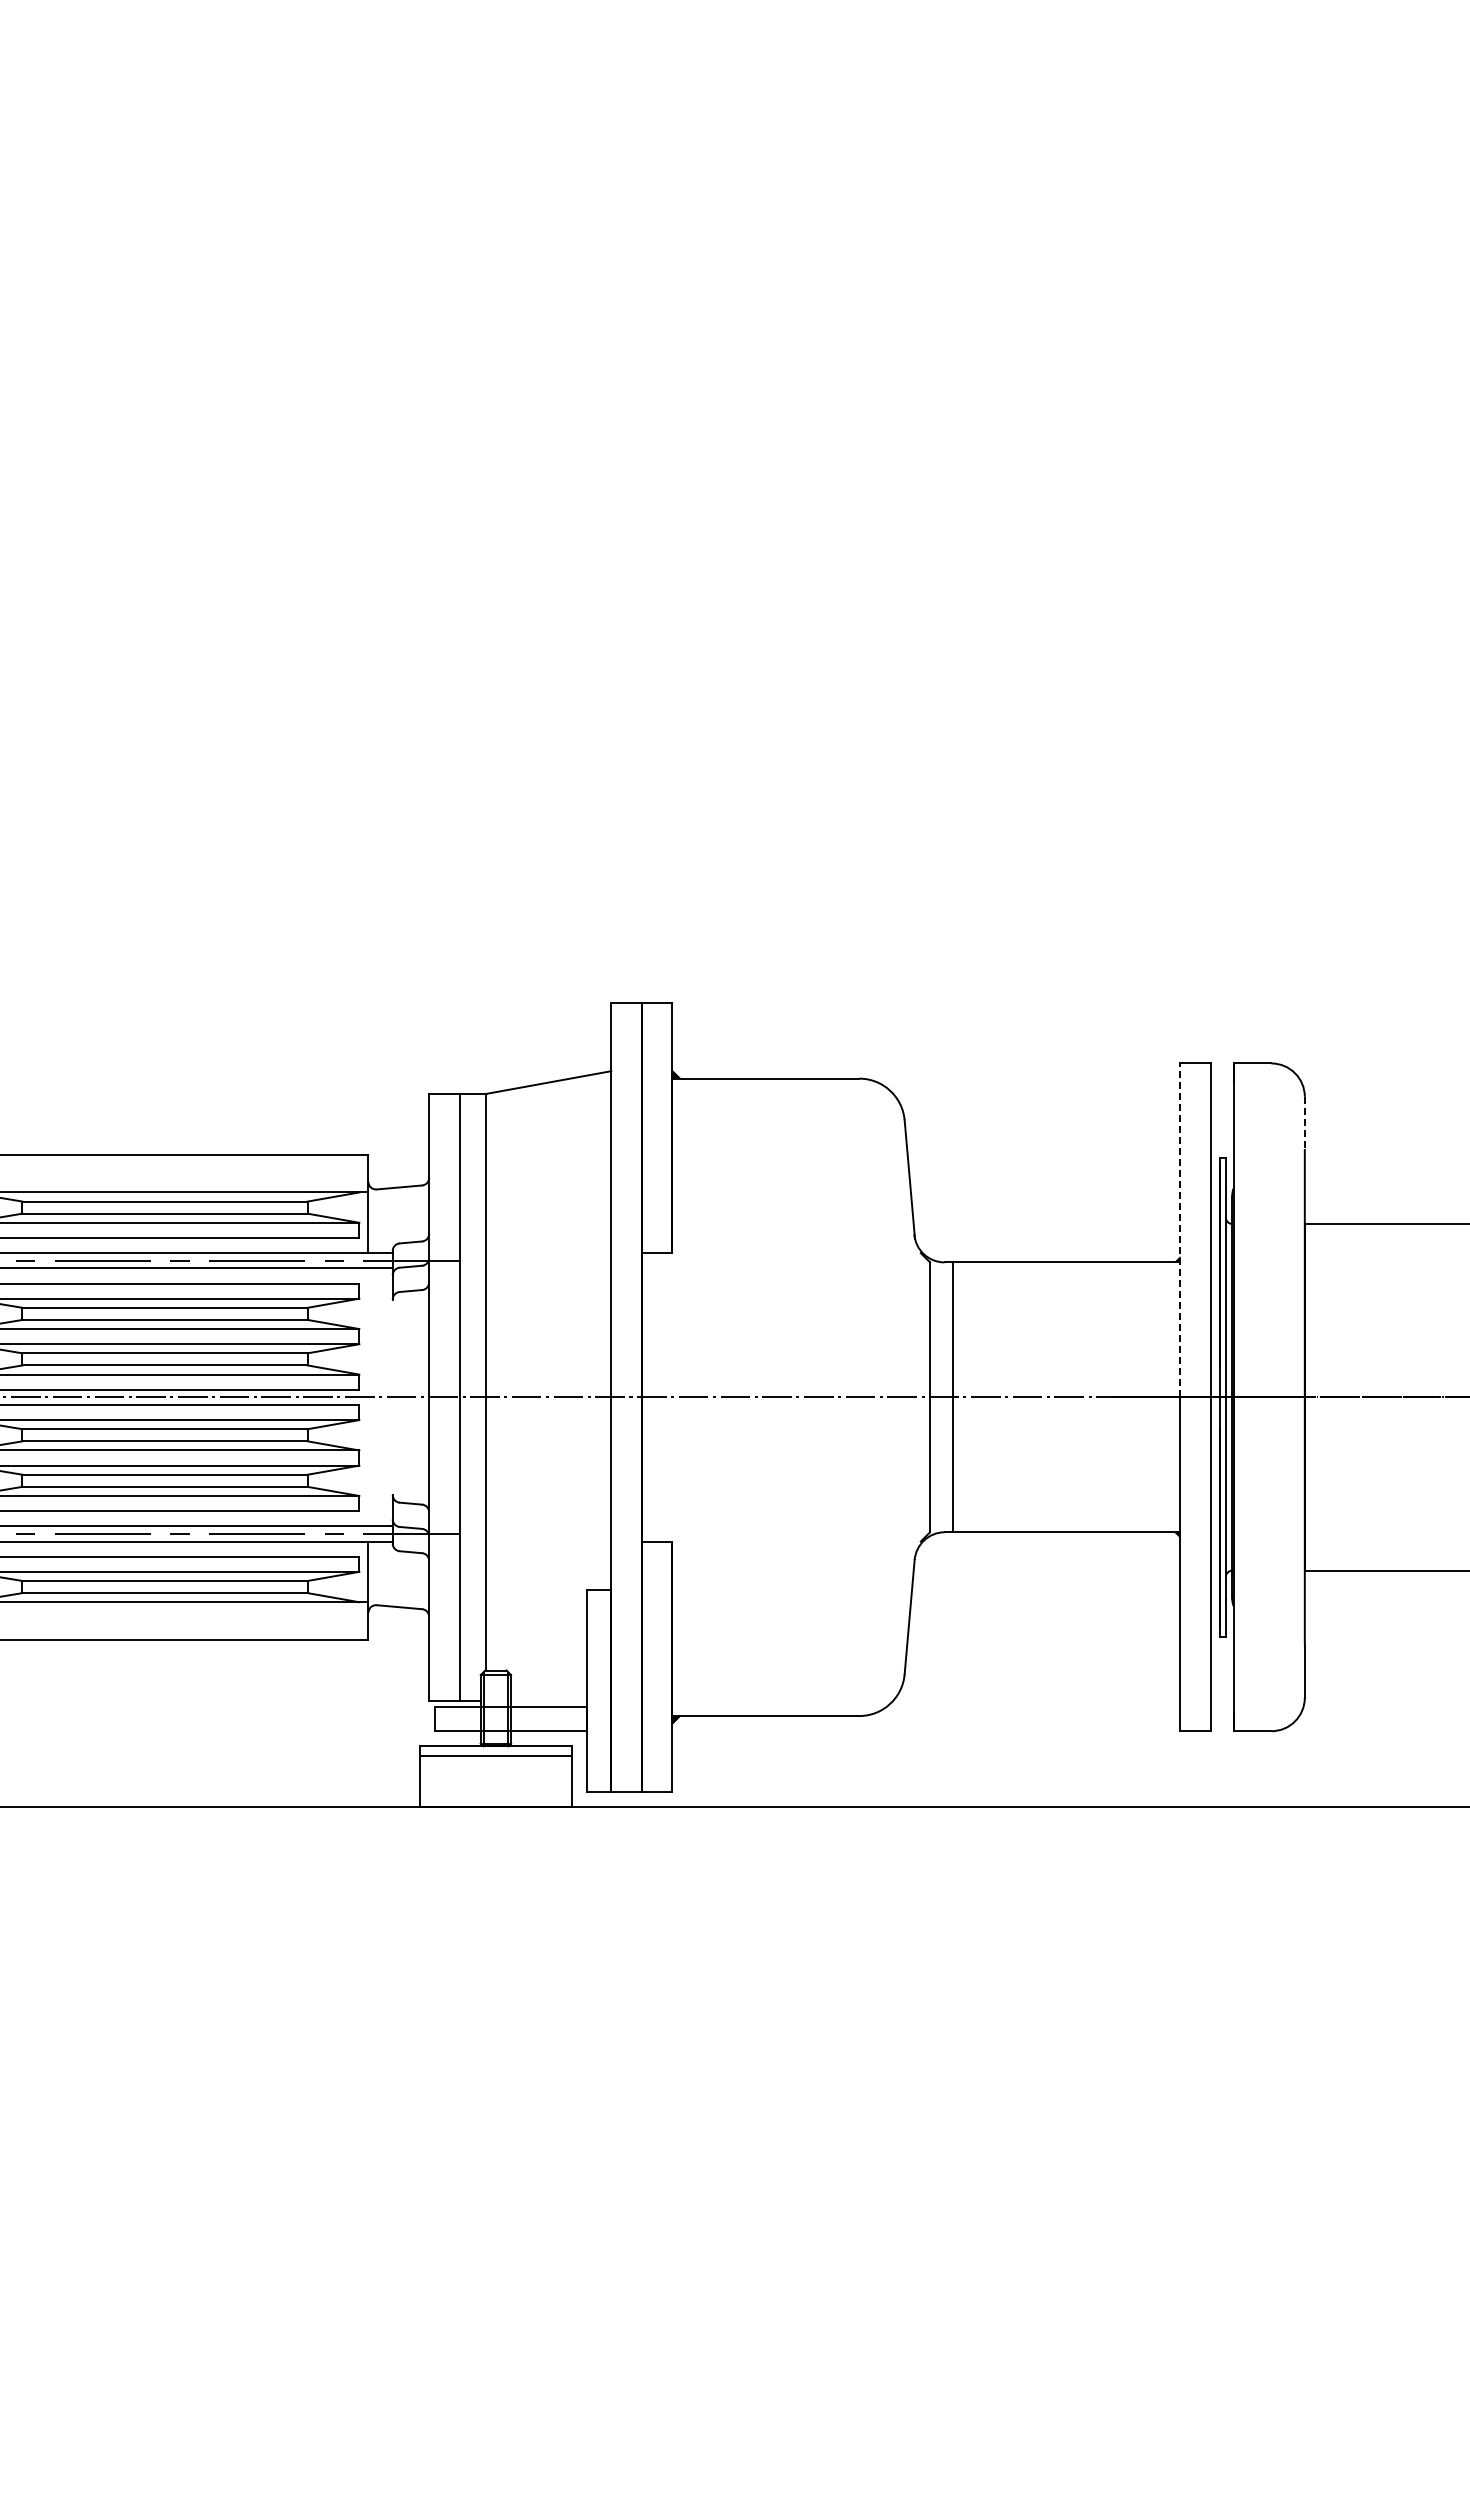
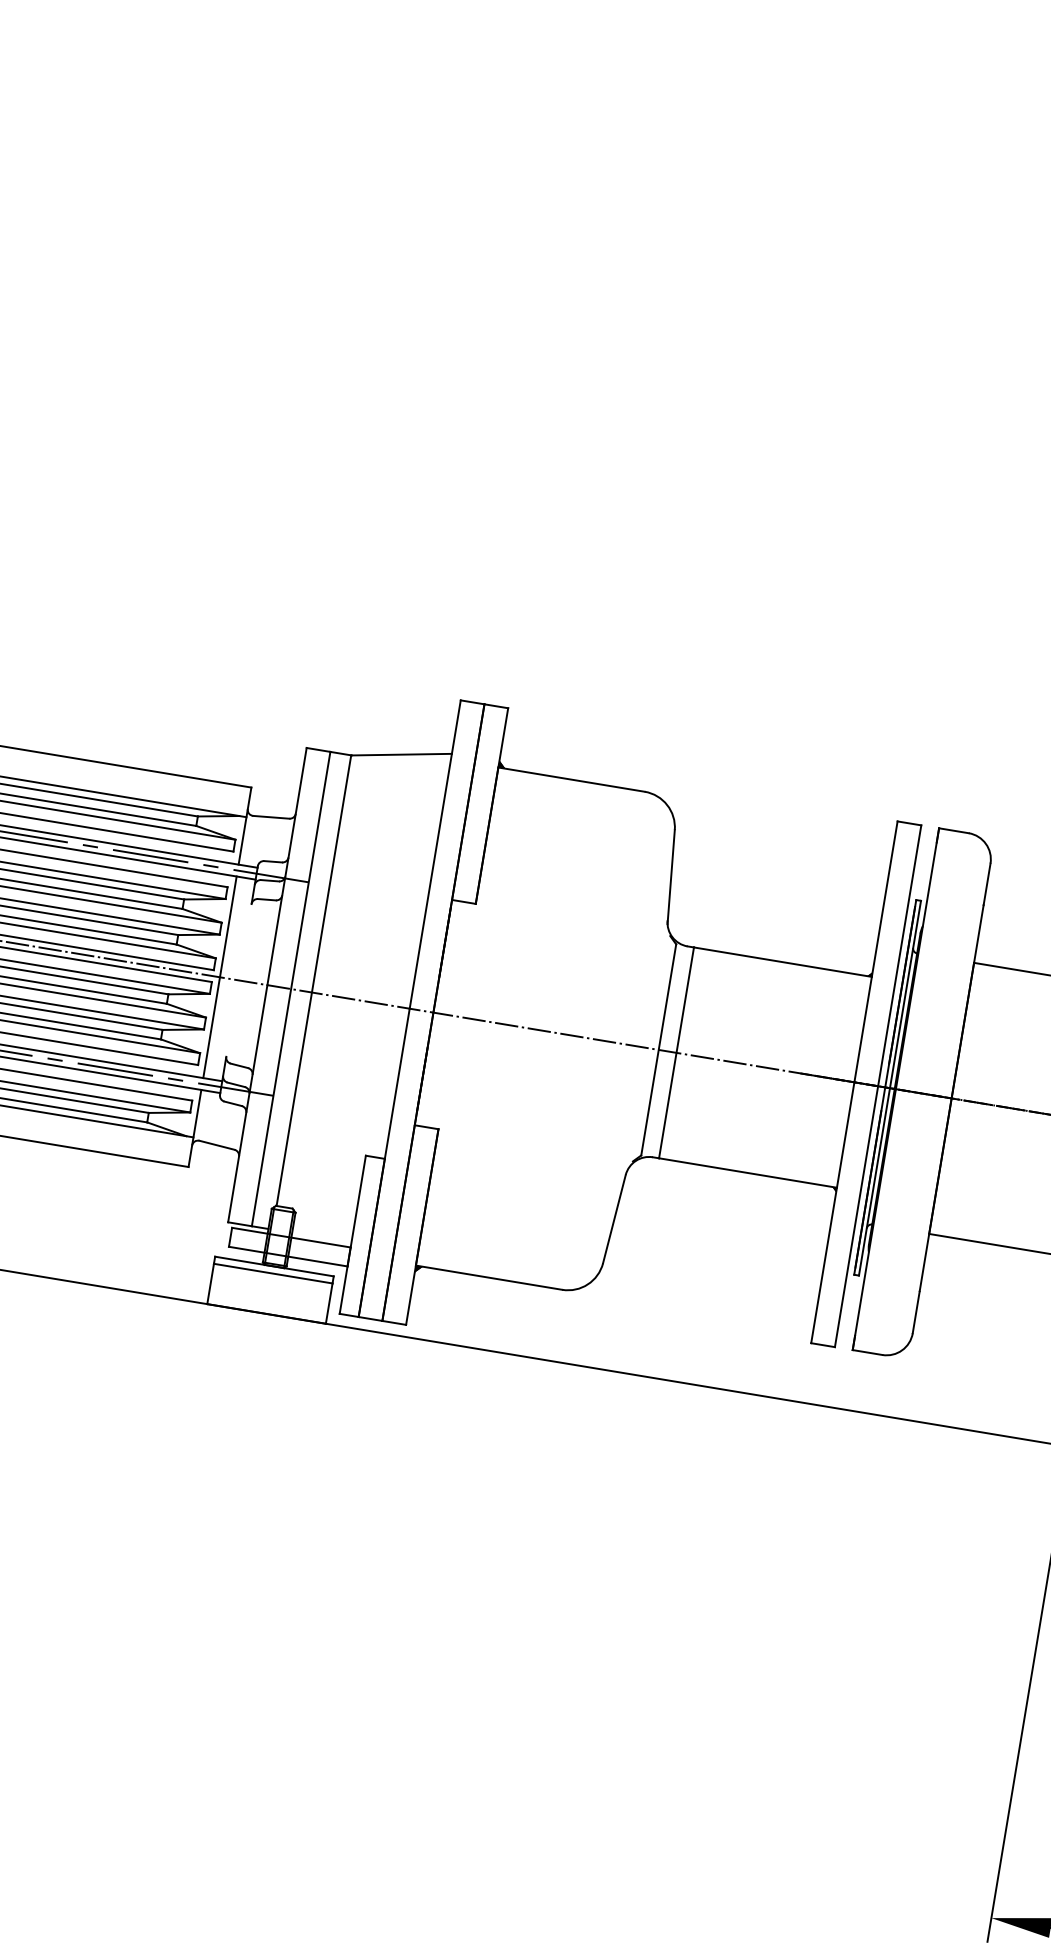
line: (1304, 1123) -> (986, 884), dashed -> solid
line: (1180, 1230) -> (876, 951), dashed -> solid
line: (368, 1397) -> (220, 977), added

